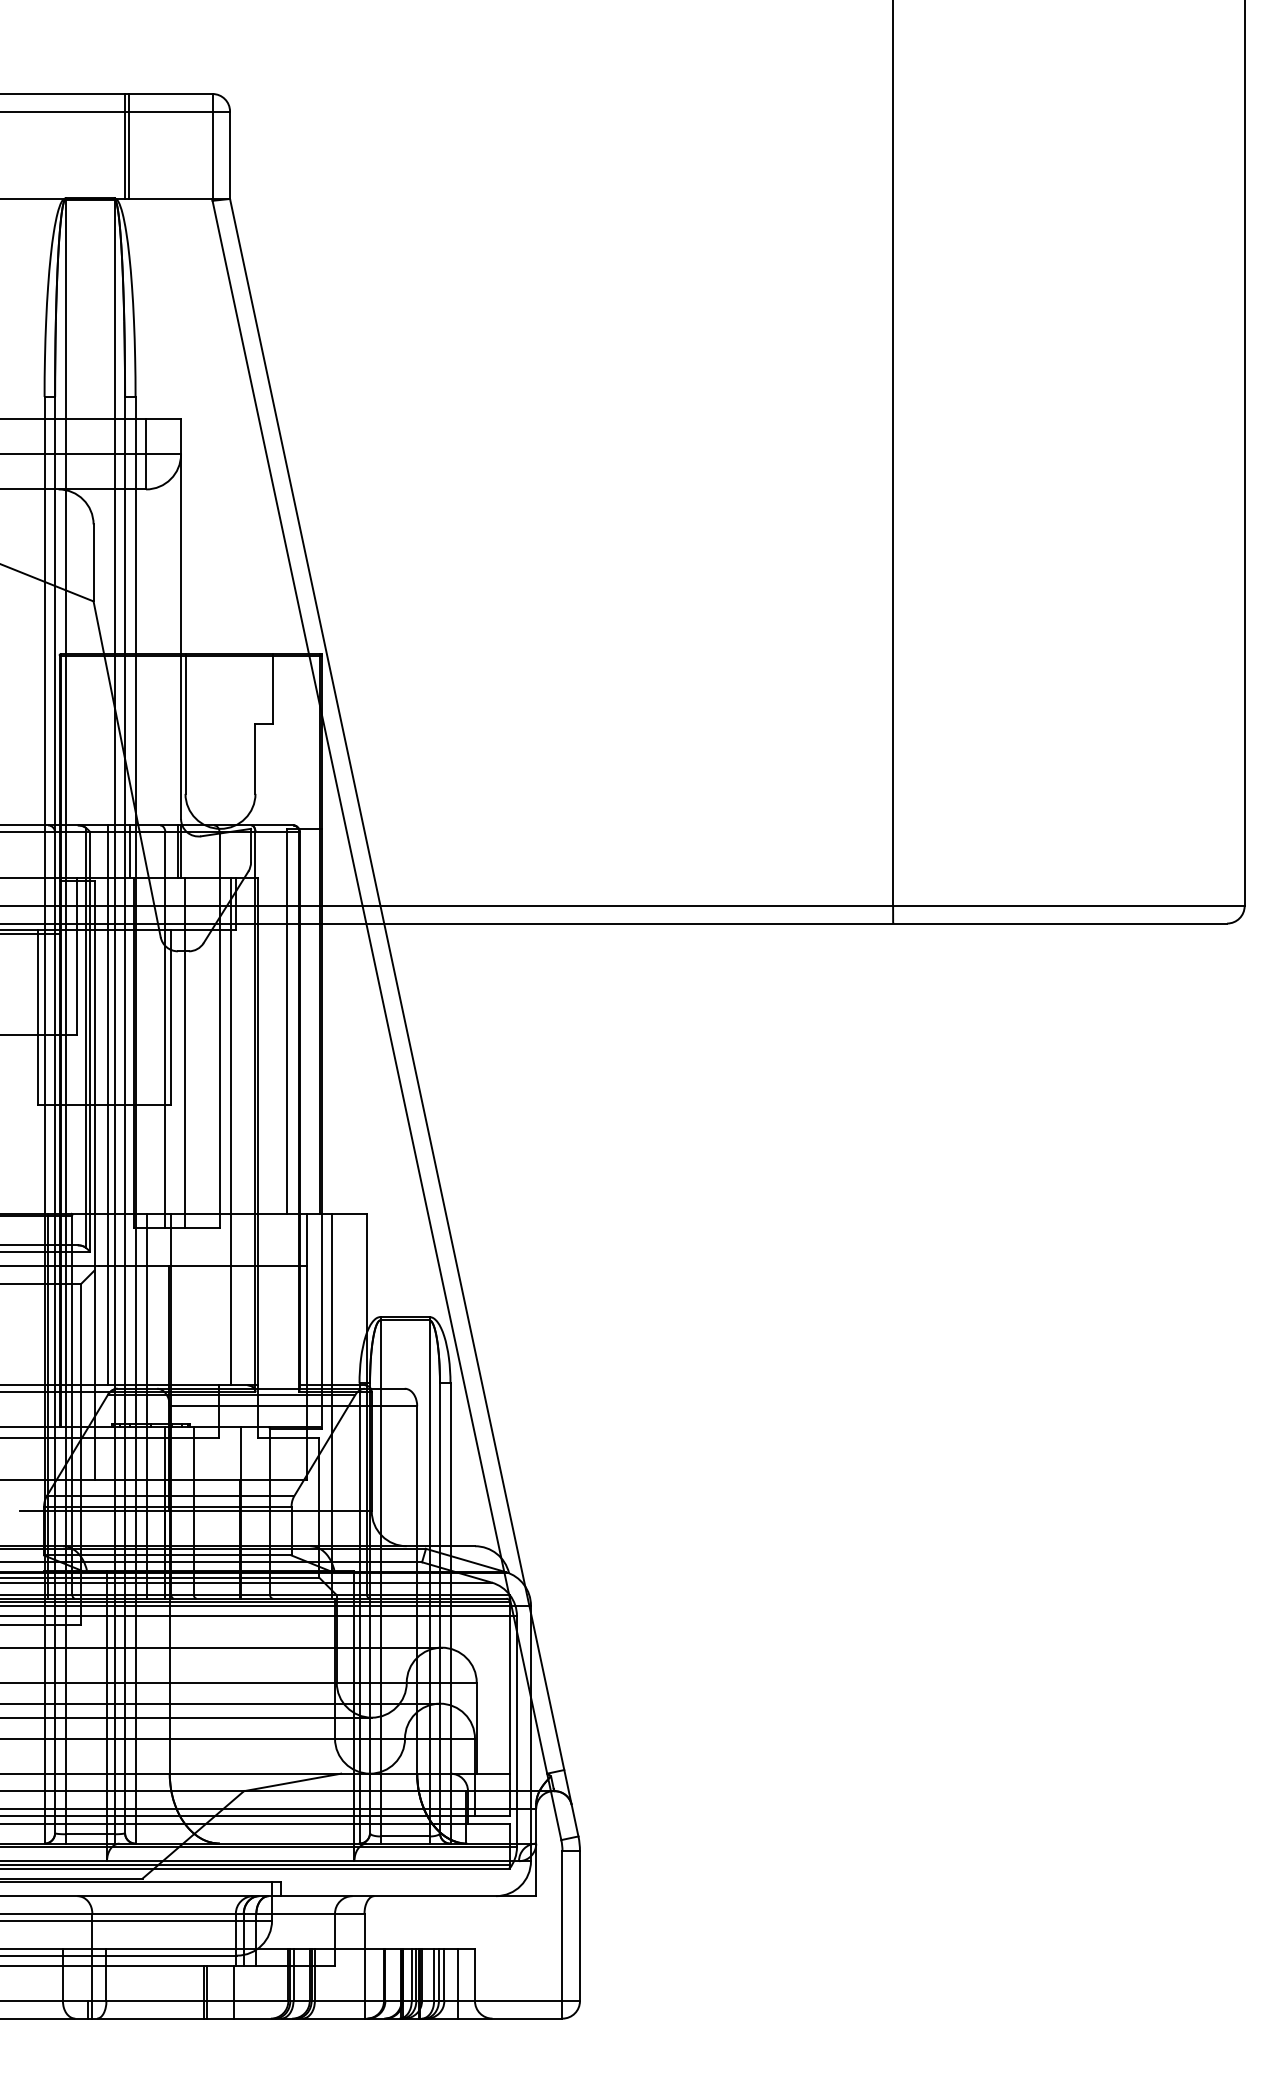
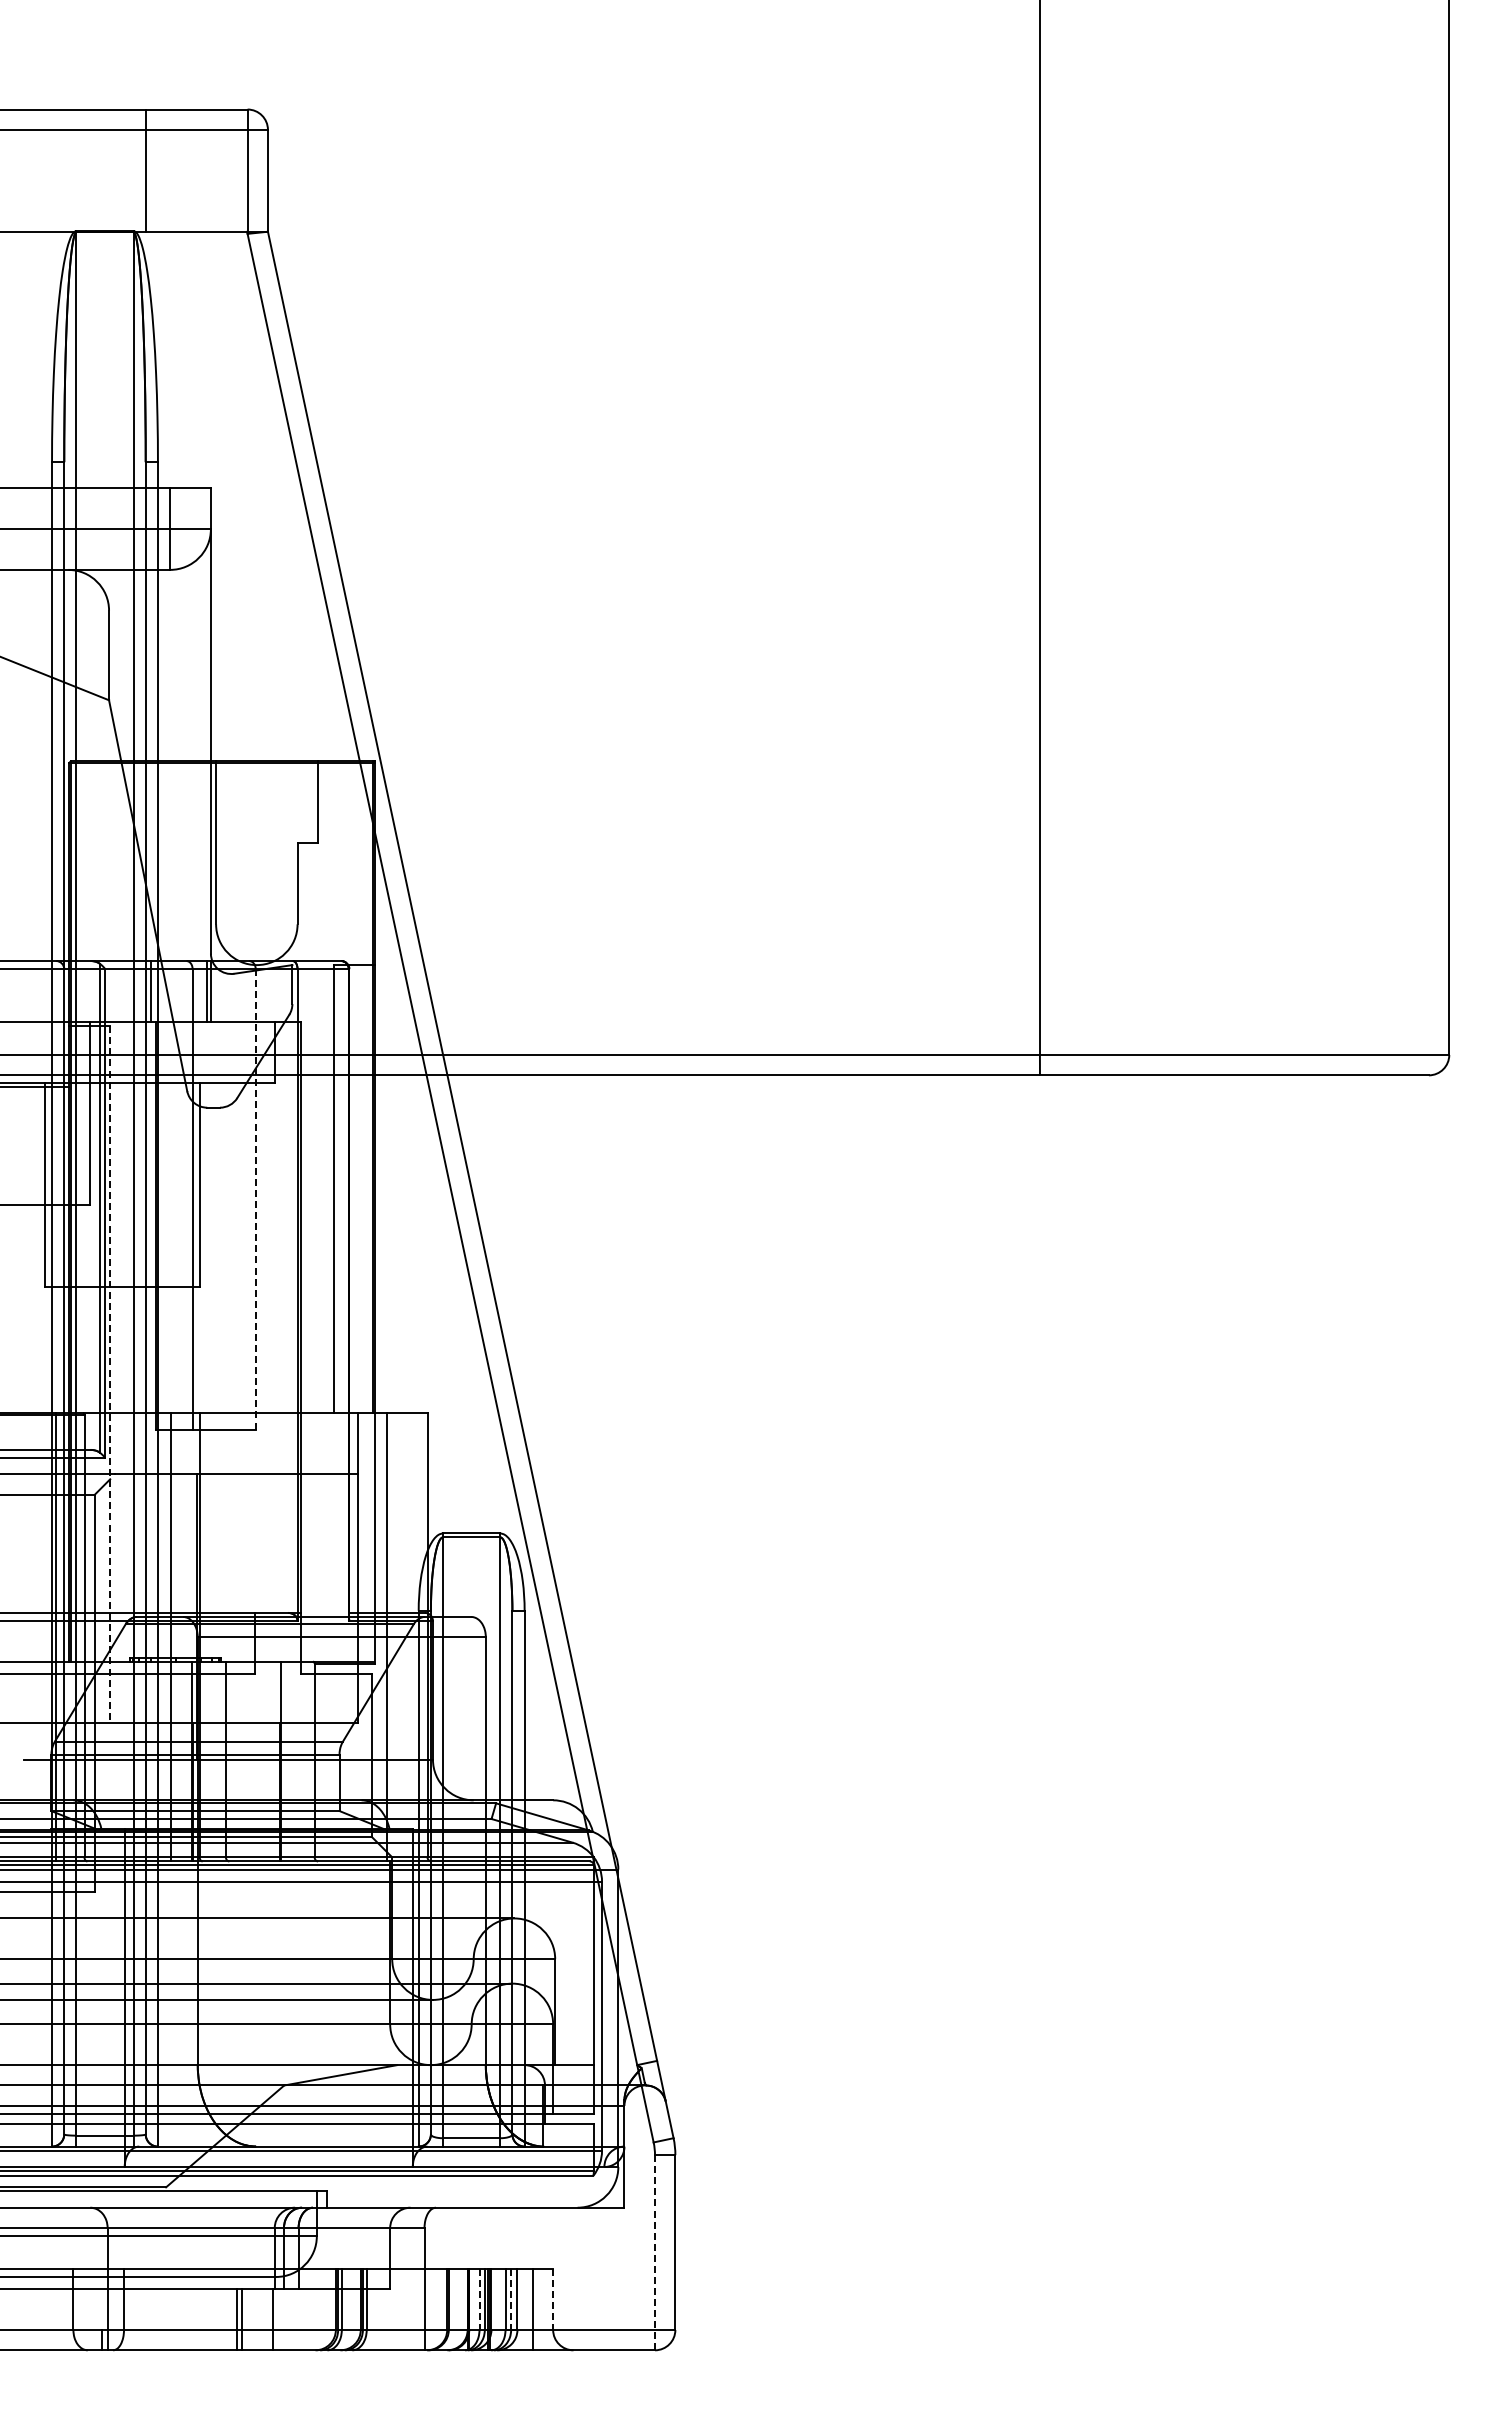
line: (128, 146) -> (149, 170), removed
line: (219, 1029) -> (255, 1198), solid -> dashed
line: (184, 1052) -> (215, 1225), removed
line: (107, 1104) -> (125, 1286), removed
line: (231, 1131) -> (269, 1317), removed
line: (94, 1181) -> (110, 1375), solid -> dashed
line: (562, 1934) -> (655, 2252), solid -> dashed
line: (411, 1974) -> (479, 2299), solid -> dashed
line: (439, 1974) -> (511, 2299), solid -> dashed
line: (475, 1974) -> (553, 2299), solid -> dashed

